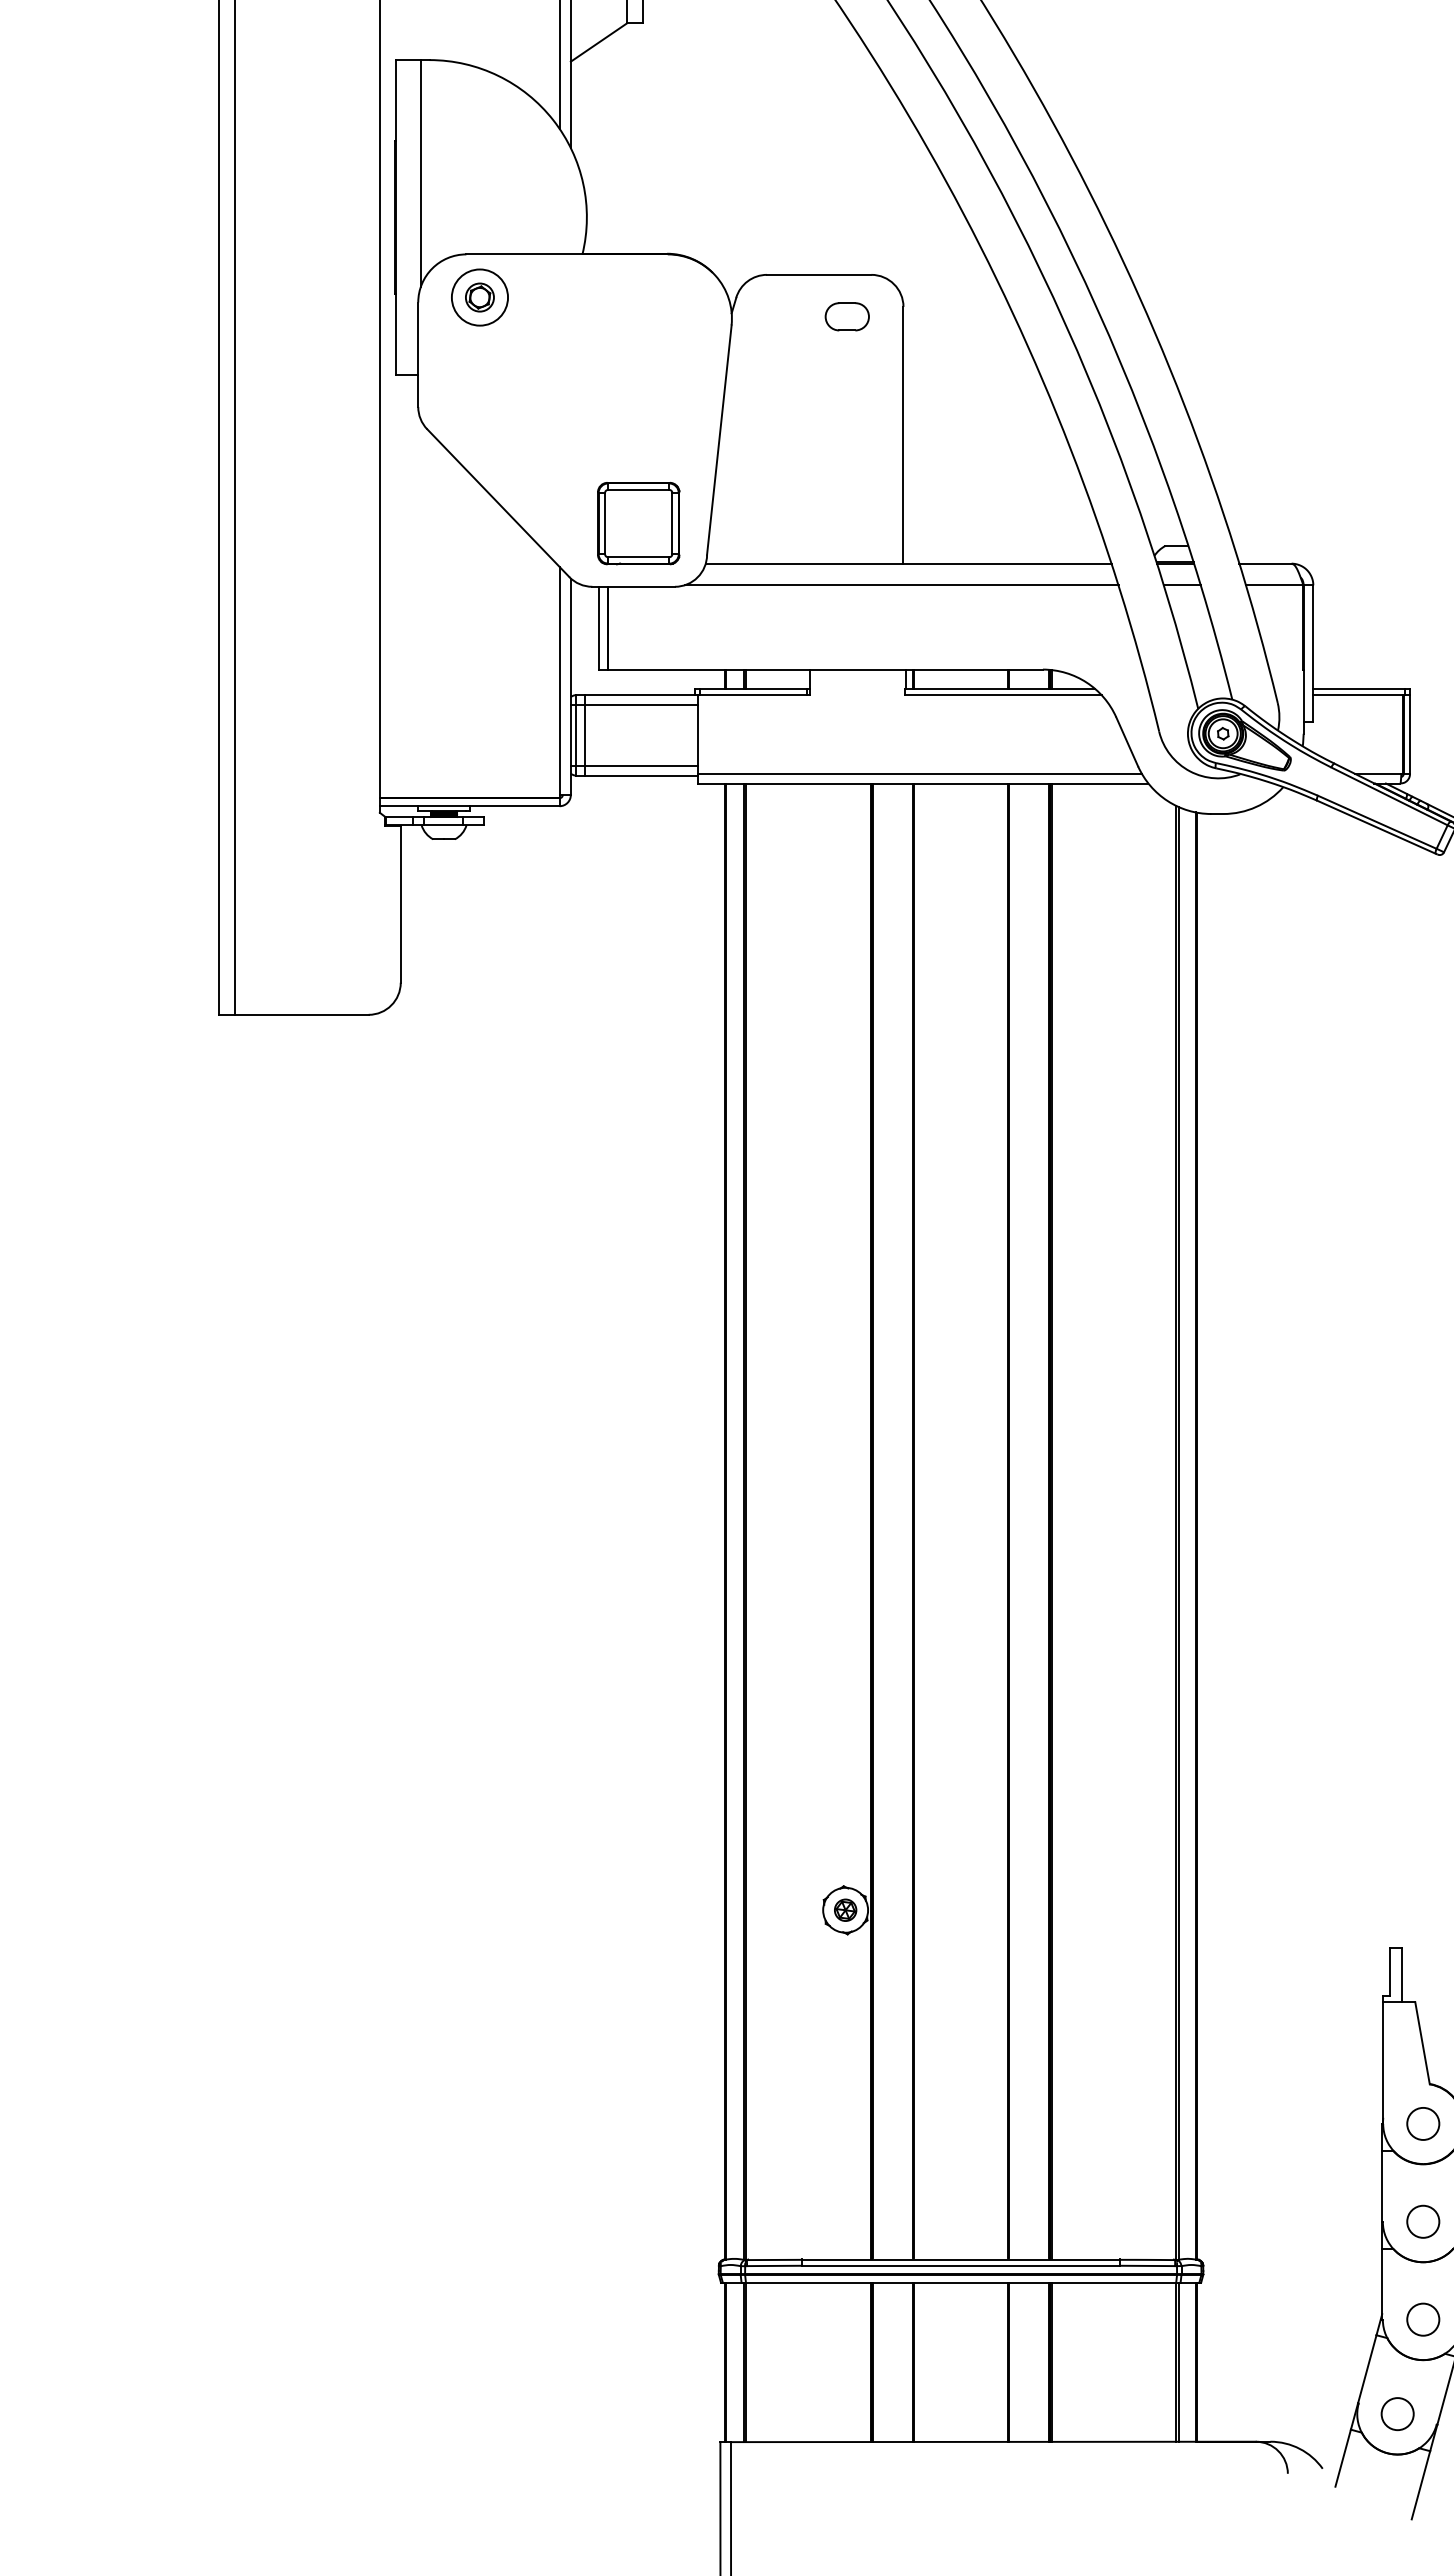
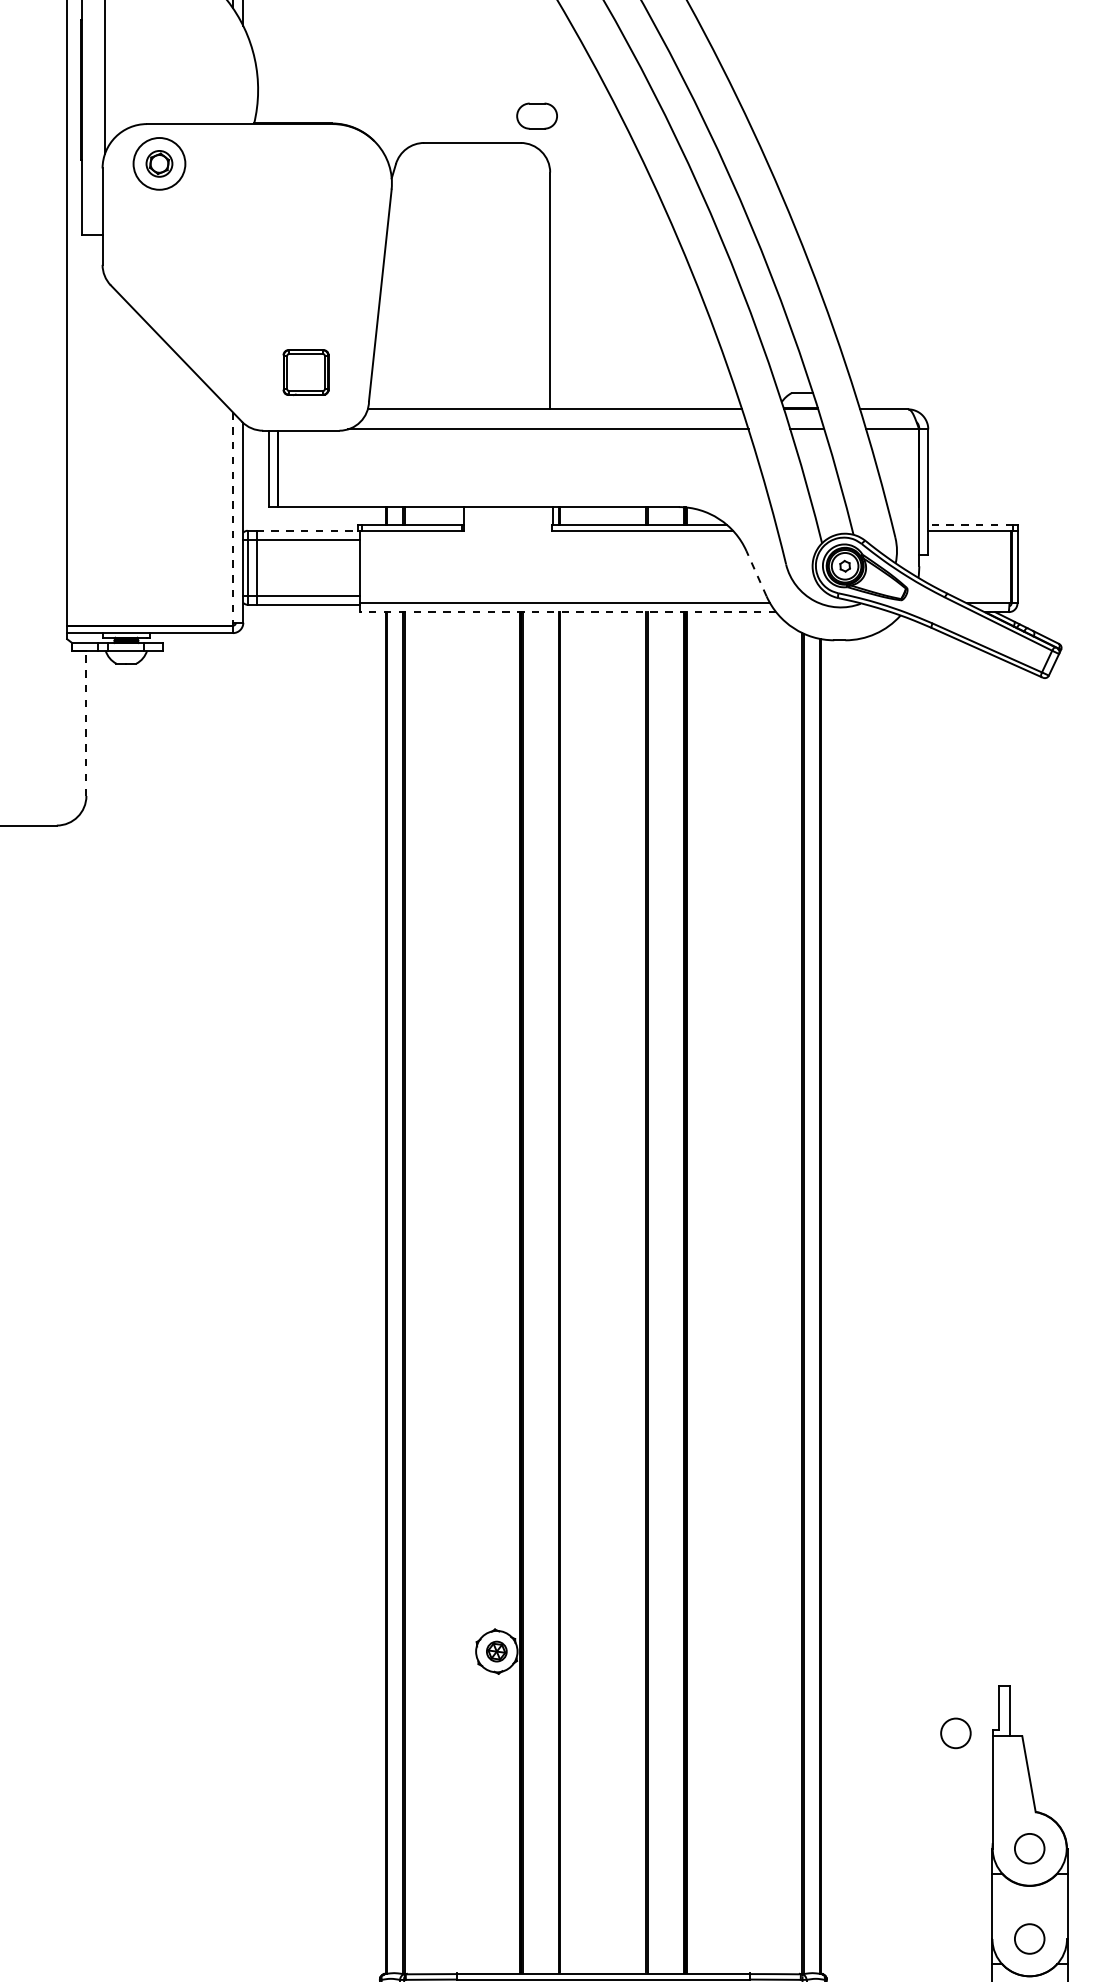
part: (846, 316) -> (536, 115), moved
part: (638, 523) -> (305, 372), size x0.6
line: (559, 681) -> (232, 518), solid -> dashed
line: (1359, 688) -> (970, 524), solid -> dashed
line: (640, 695) -> (307, 530), solid -> dashed
line: (1127, 741) -> (756, 573), solid -> dashed
line: (922, 783) -> (567, 612), solid -> dashed
line: (400, 903) -> (86, 722), solid -> dashed
circle: (1343, 1998) -> (956, 1733), added

